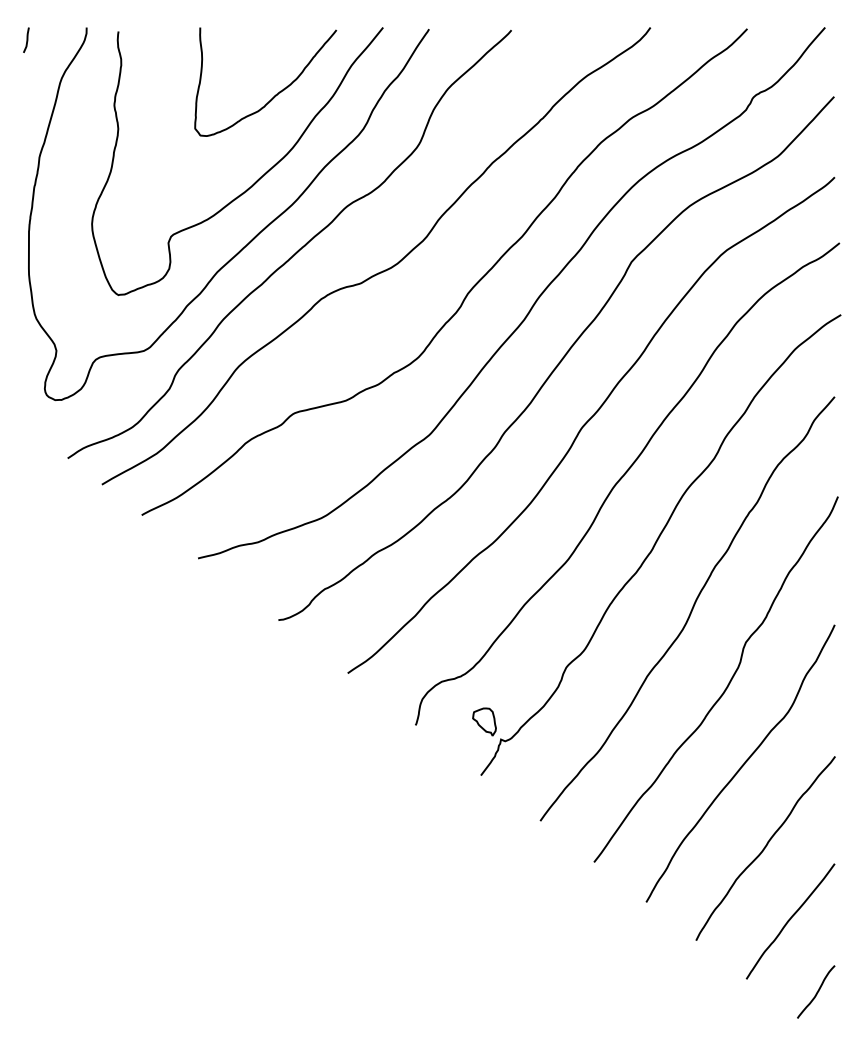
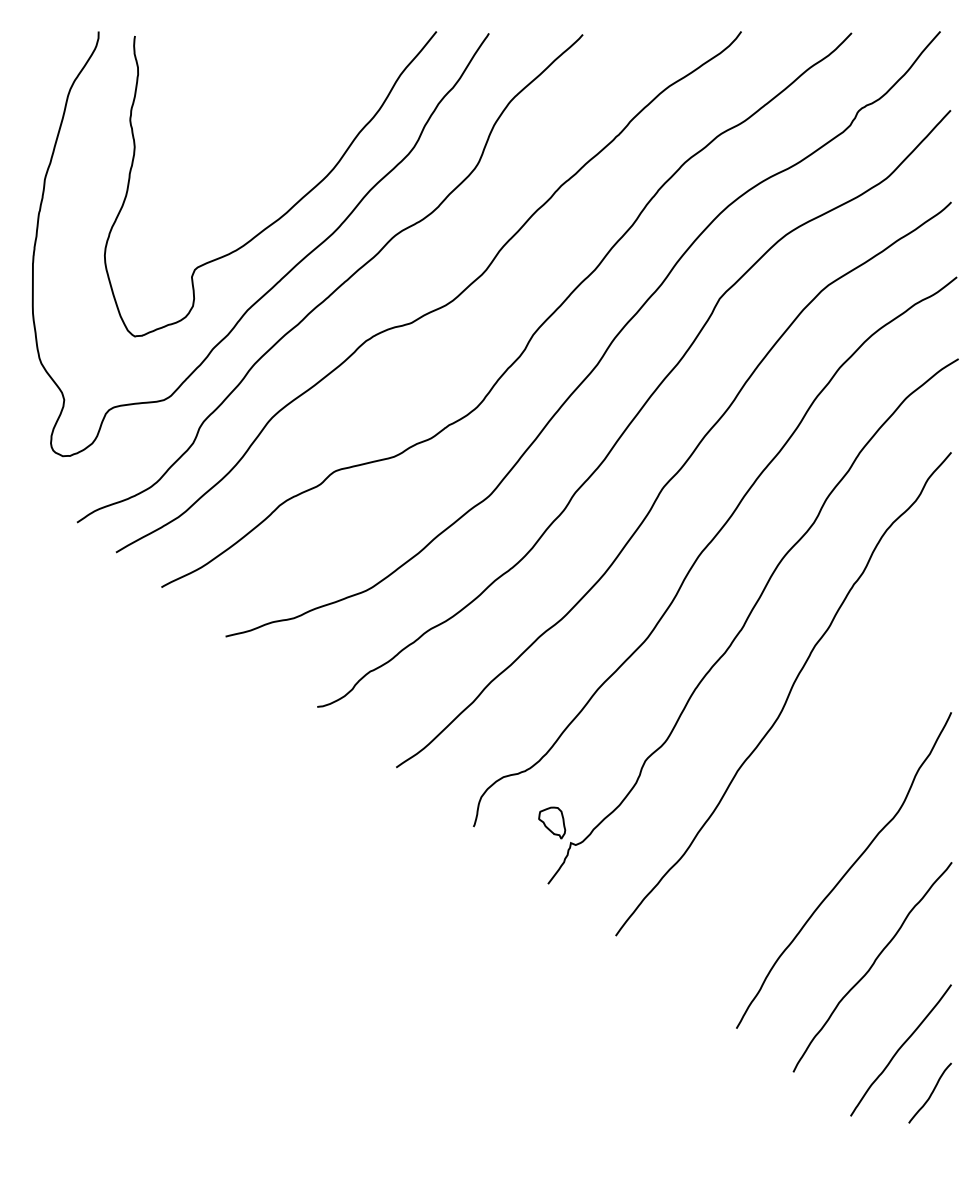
line: (26, 39) -> (30, 45), removed
curve: (275, 94) -> (313, 107), removed
curve: (727, 684) -> (829, 780), removed
curve: (817, 991) -> (931, 1092), moved

